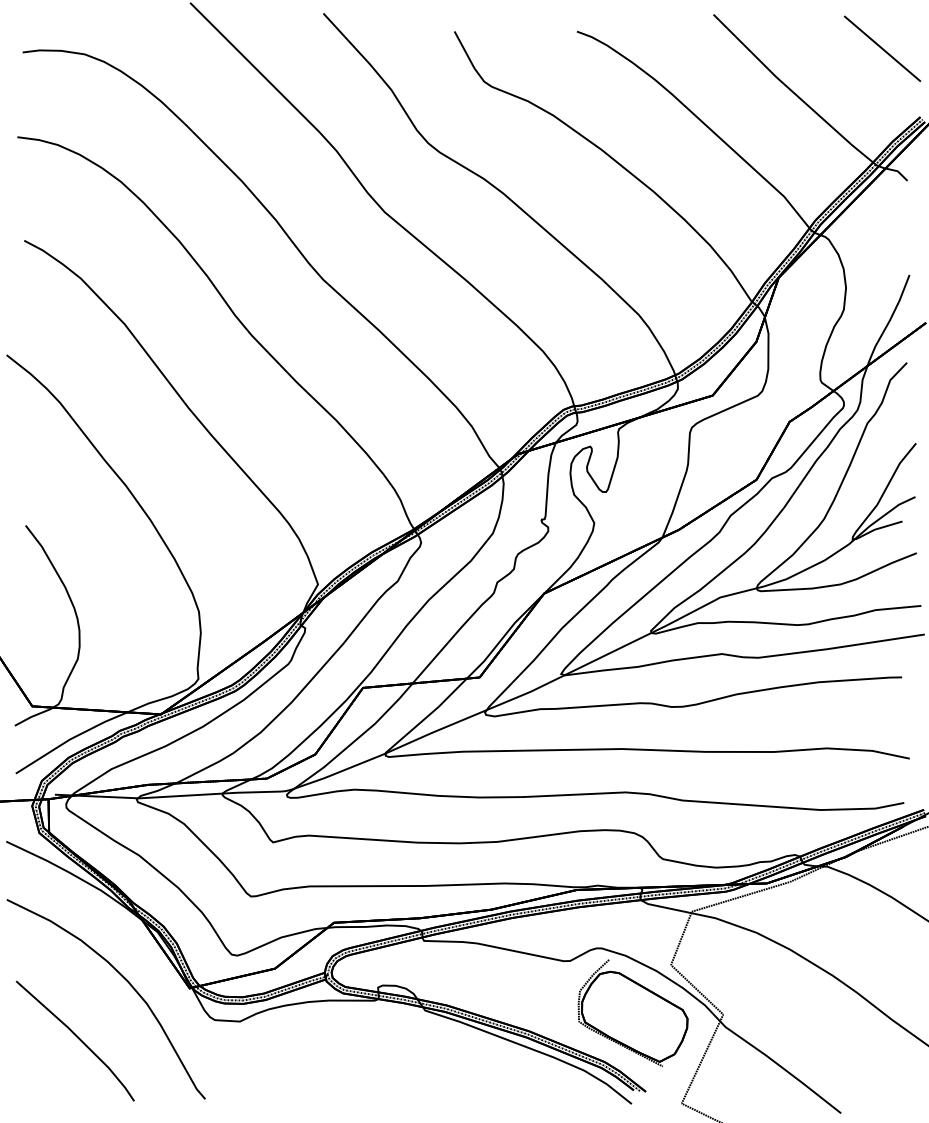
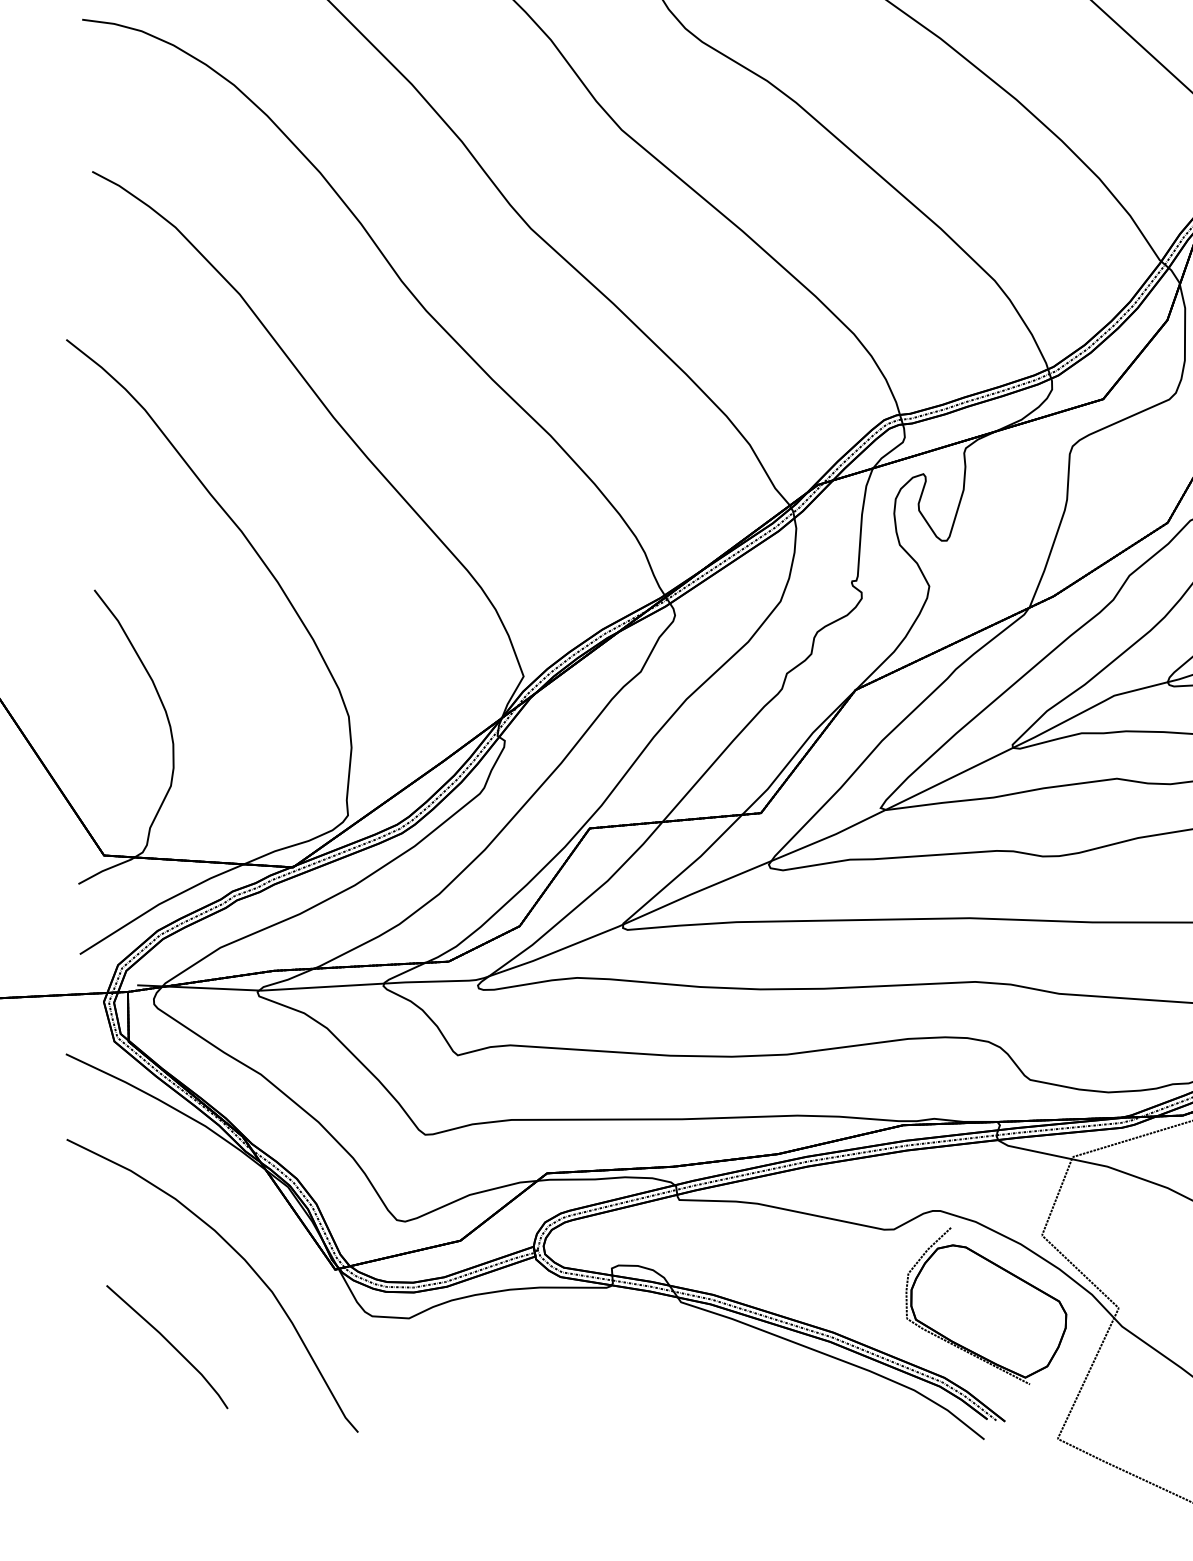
part: (75, 1040) -> (167, 1346), size x0.7

